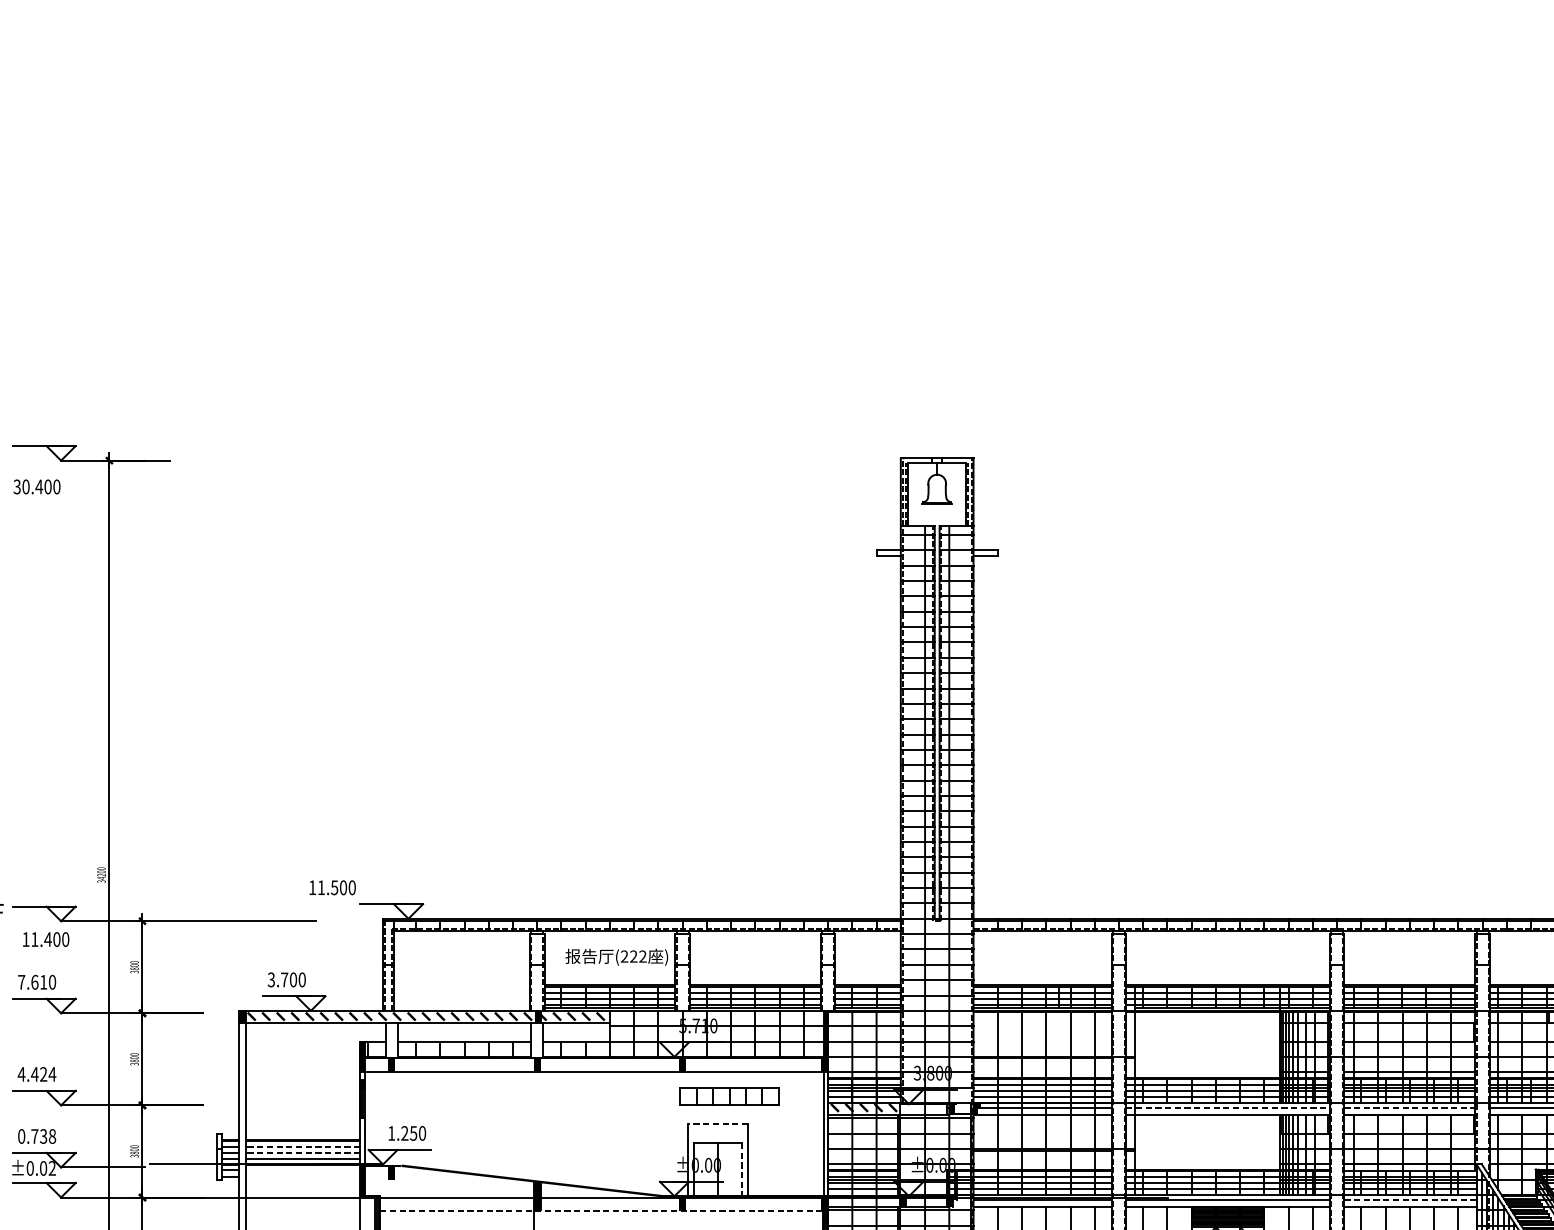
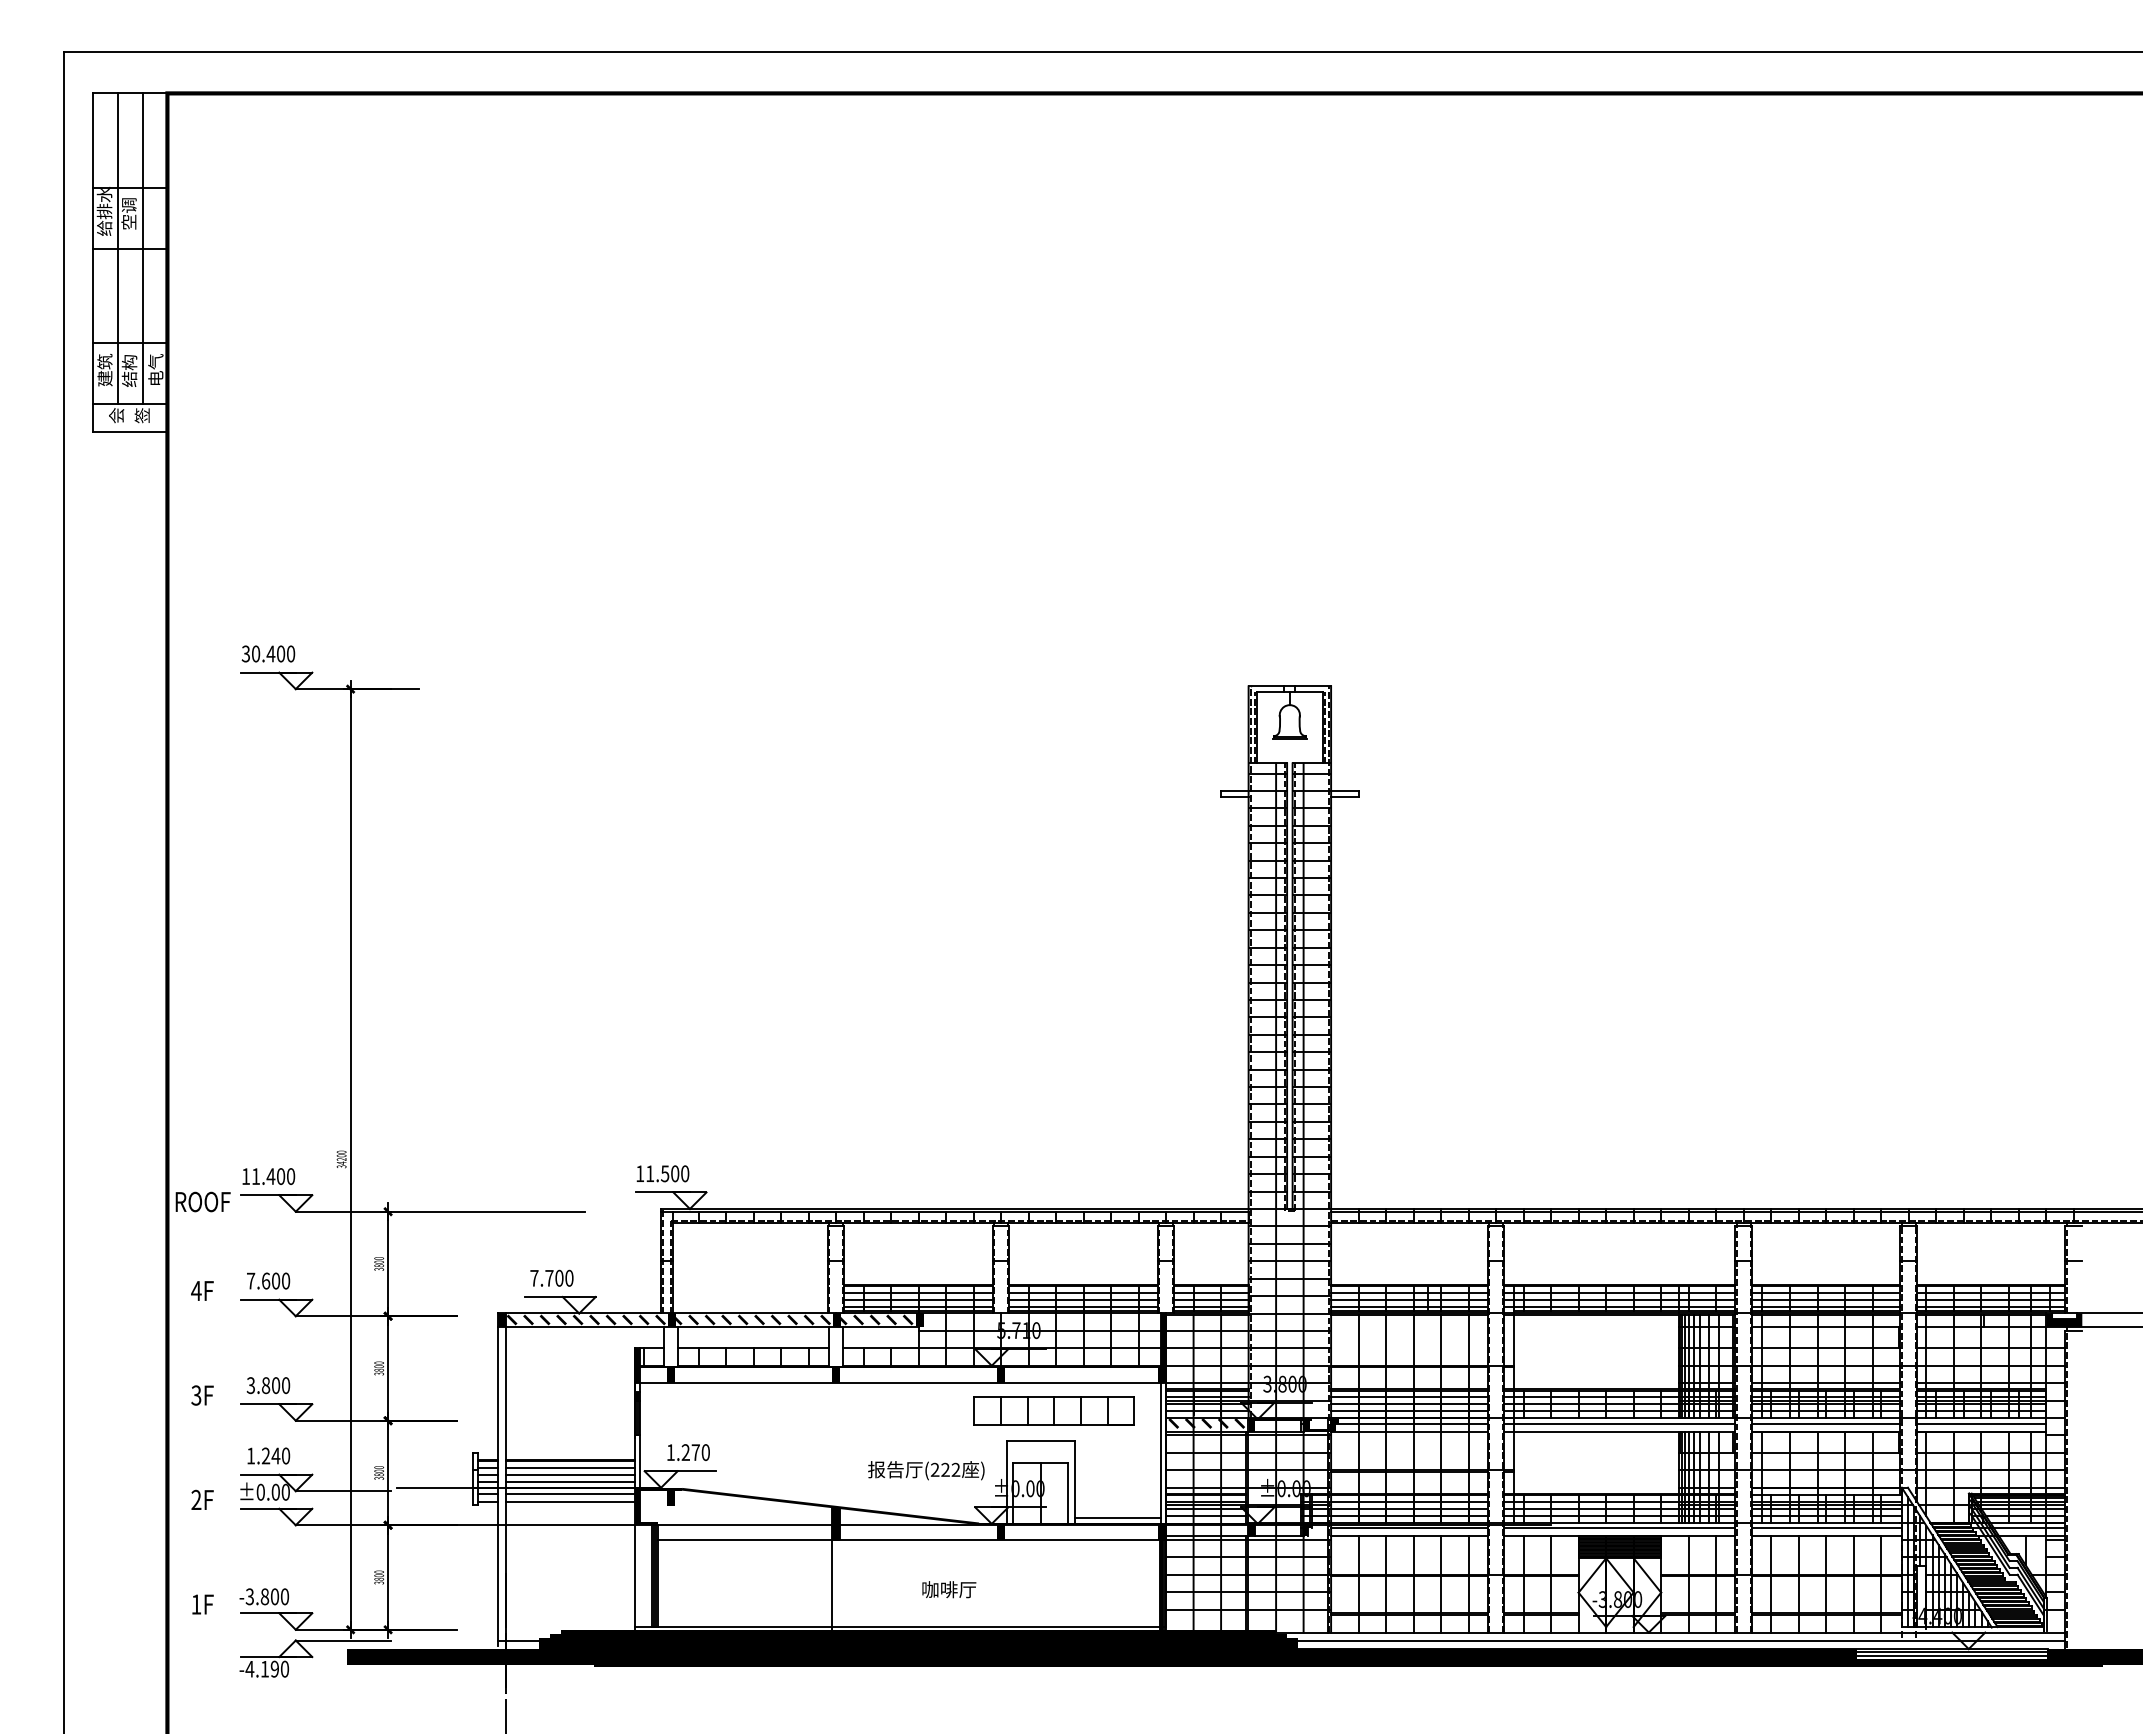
text: (37, 486) -> (268, 653), moved
text: (332, 887) -> (662, 1173), moved
text: (45, 939) -> (268, 1176), moved
text: (616, 957) -> (926, 1470), moved
text: (271, 979) -> (534, 1277), 3.700 -> 7.700
text: (44, 981) -> (276, 1280), 7.610 -> 7.600
fill: (393, 1017) -> (672, 1320), added
fill: (610, 1017) -> (919, 1320), added
text: (37, 1074) -> (268, 1385), 4.424 -> 3.800
part: (728, 1096) -> (1053, 1410), size x1.43
line: (1227, 1107) -> (1619, 1423), dashed -> solid
line: (1410, 1107) -> (1826, 1423), dashed -> solid
fill: (903, 1109) -> (1251, 1425), added
line: (717, 1123) -> (1040, 1441), dashed -> solid
text: (413, 1133) -> (695, 1452), 1.250 -> 1.270
text: (37, 1136) -> (268, 1455), 0.738 -> 1.240
line: (303, 1146) -> (570, 1467), dashed -> solid
line: (303, 1152) -> (570, 1474), dashed -> solid
text: (52, 1168) -> (285, 1492), ±0.02 -> ±0.00
line: (303, 1169) -> (570, 1493), added
line: (742, 1170) -> (1068, 1494), dashed -> solid
line: (303, 1177) -> (570, 1502), added
line: (786, 1191) -> (1118, 1518), added
line: (1410, 1200) -> (1826, 1528), dashed -> solid
line: (603, 1210) -> (911, 1540), dashed -> solid

